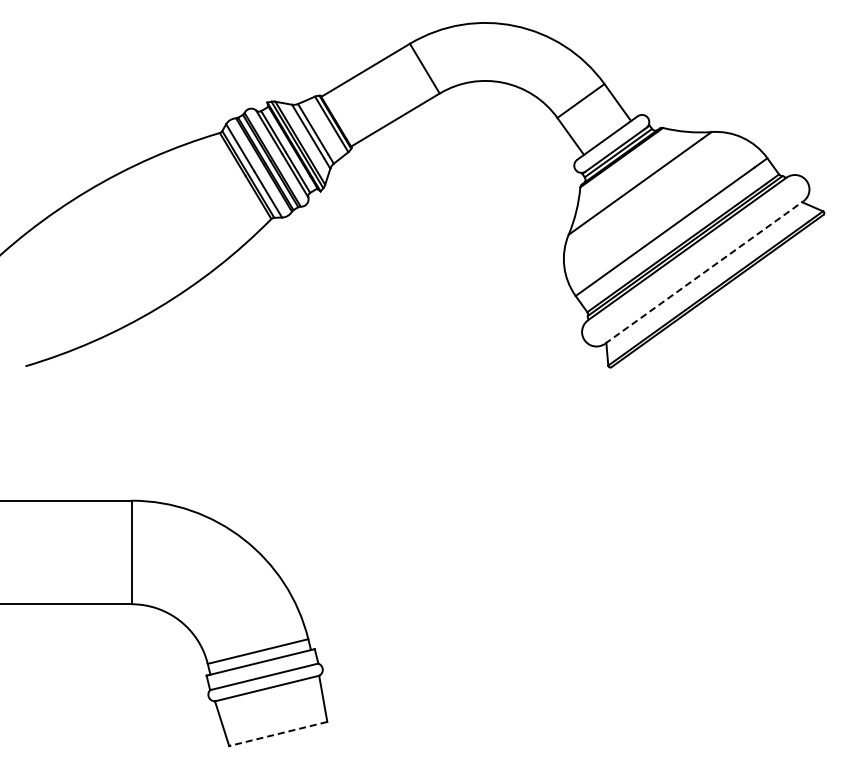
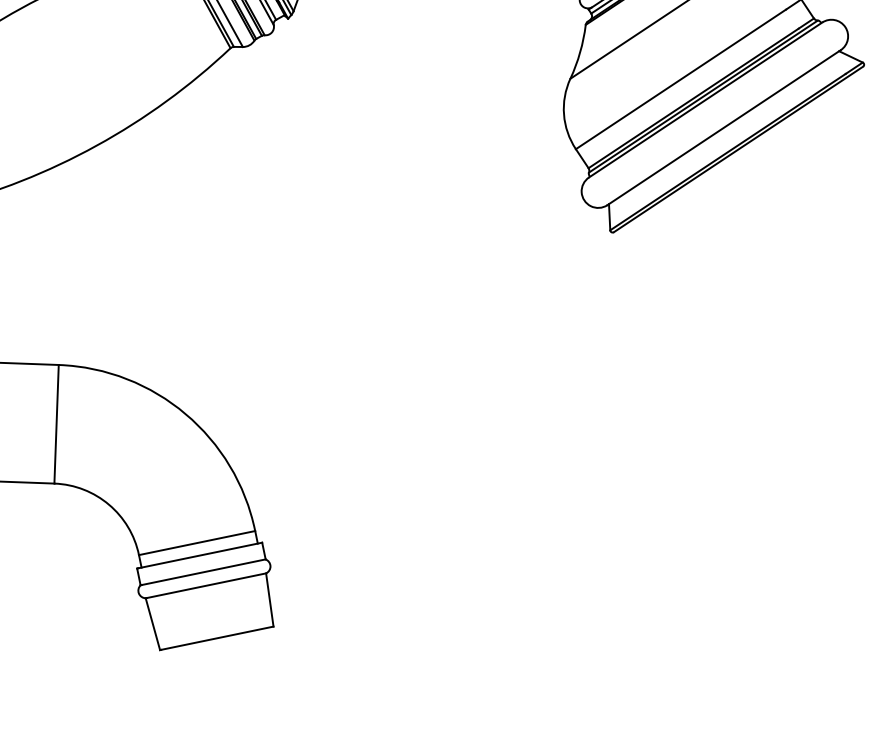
line: (704, 272) -> (724, 127), dashed -> solid
line: (278, 733) -> (217, 637), dashed -> solid

